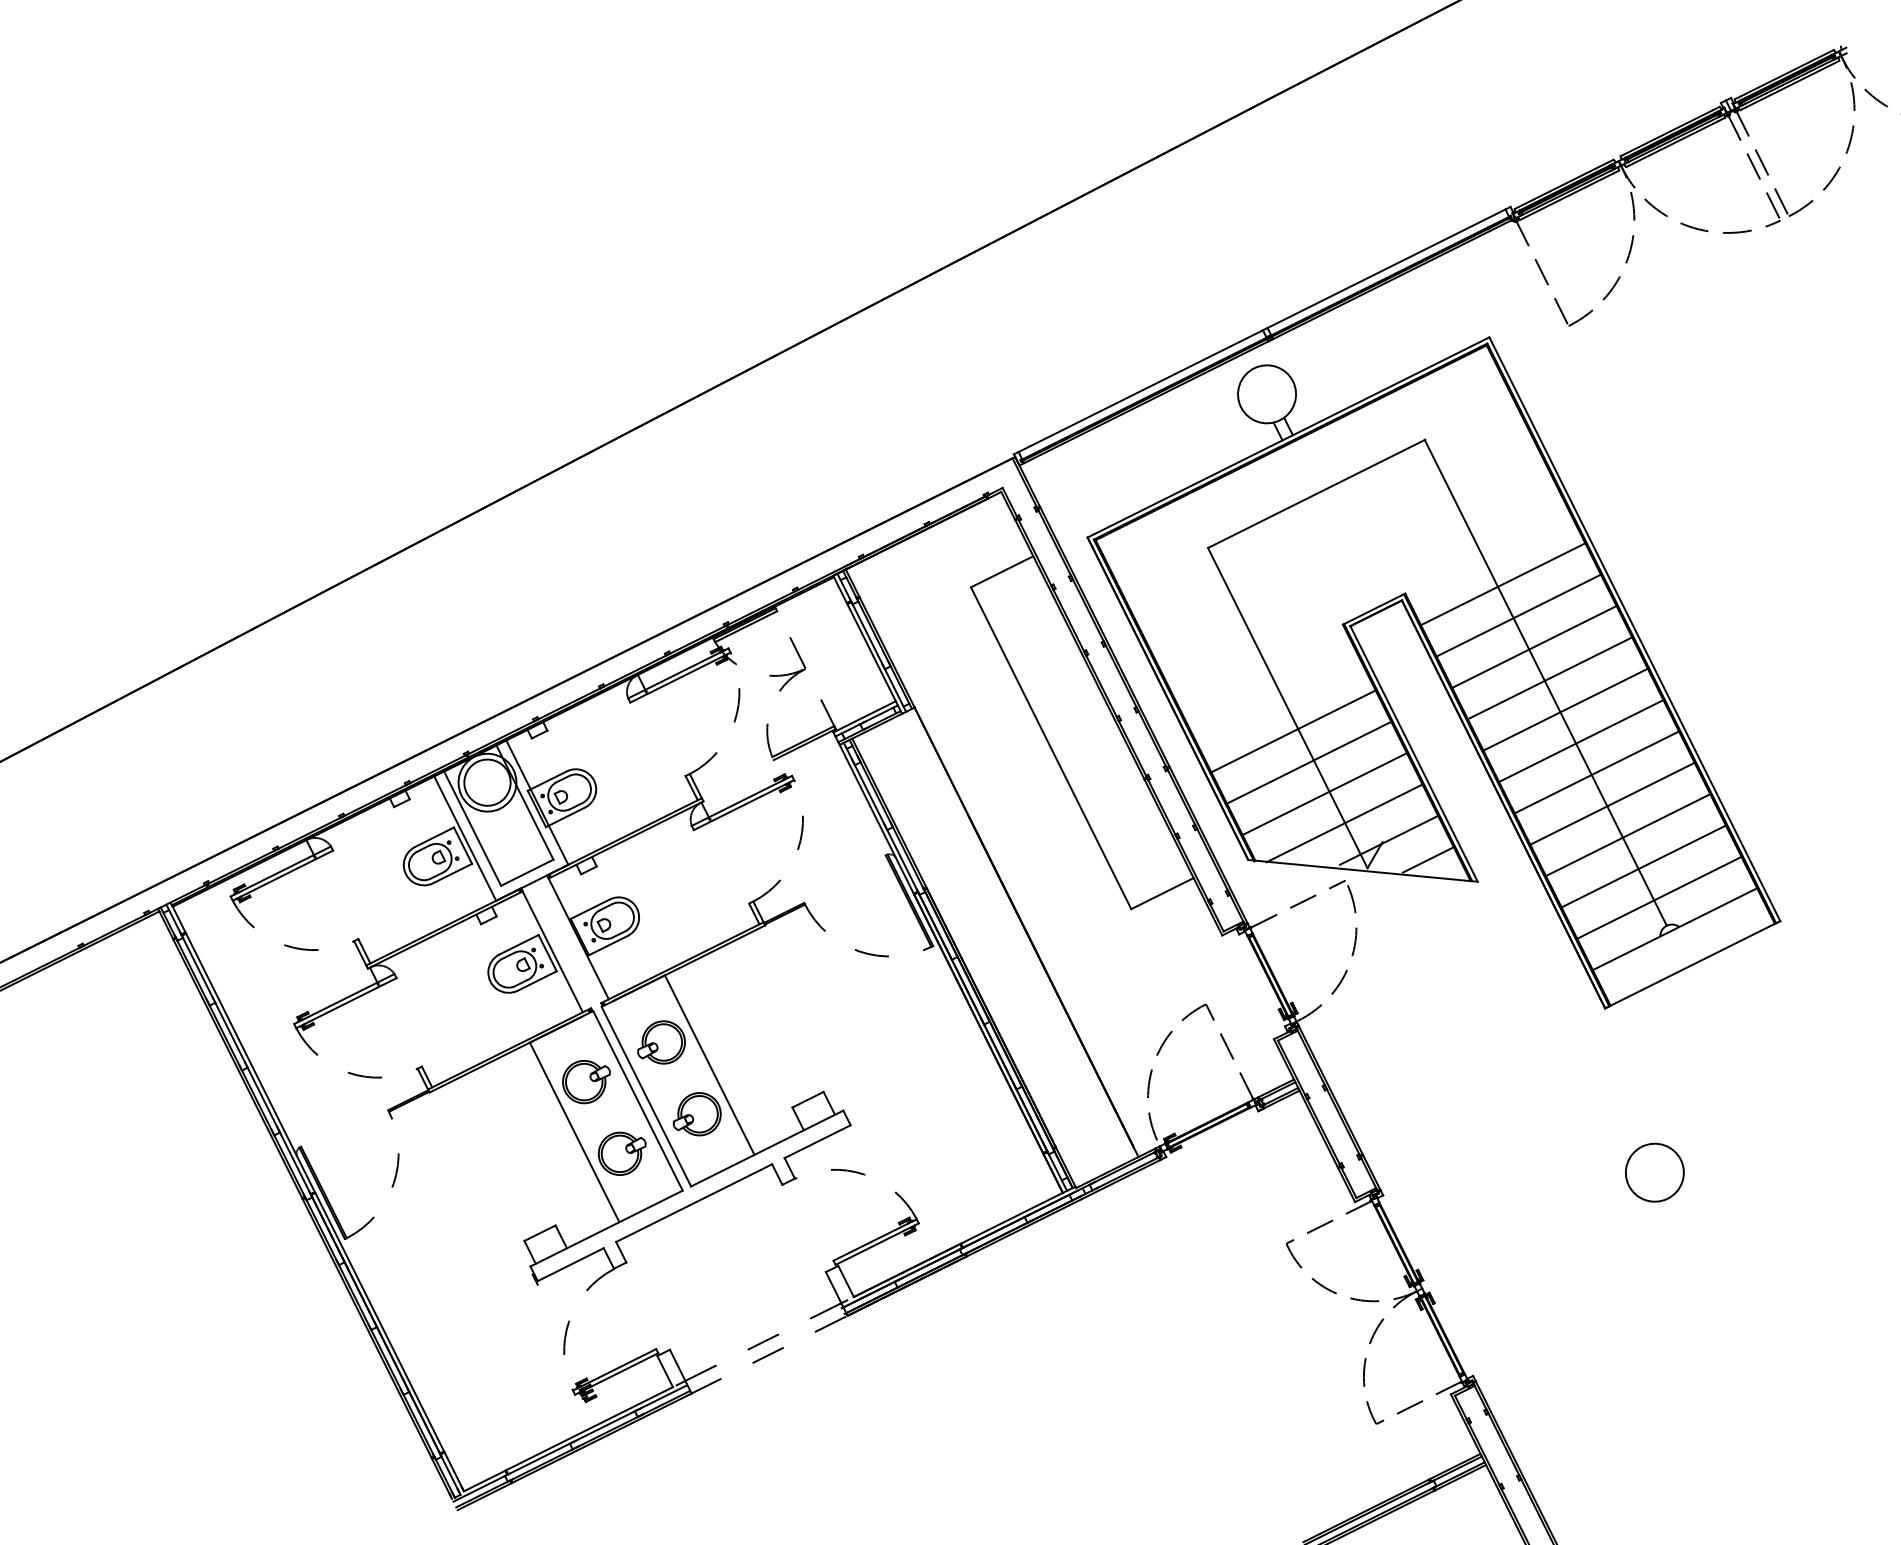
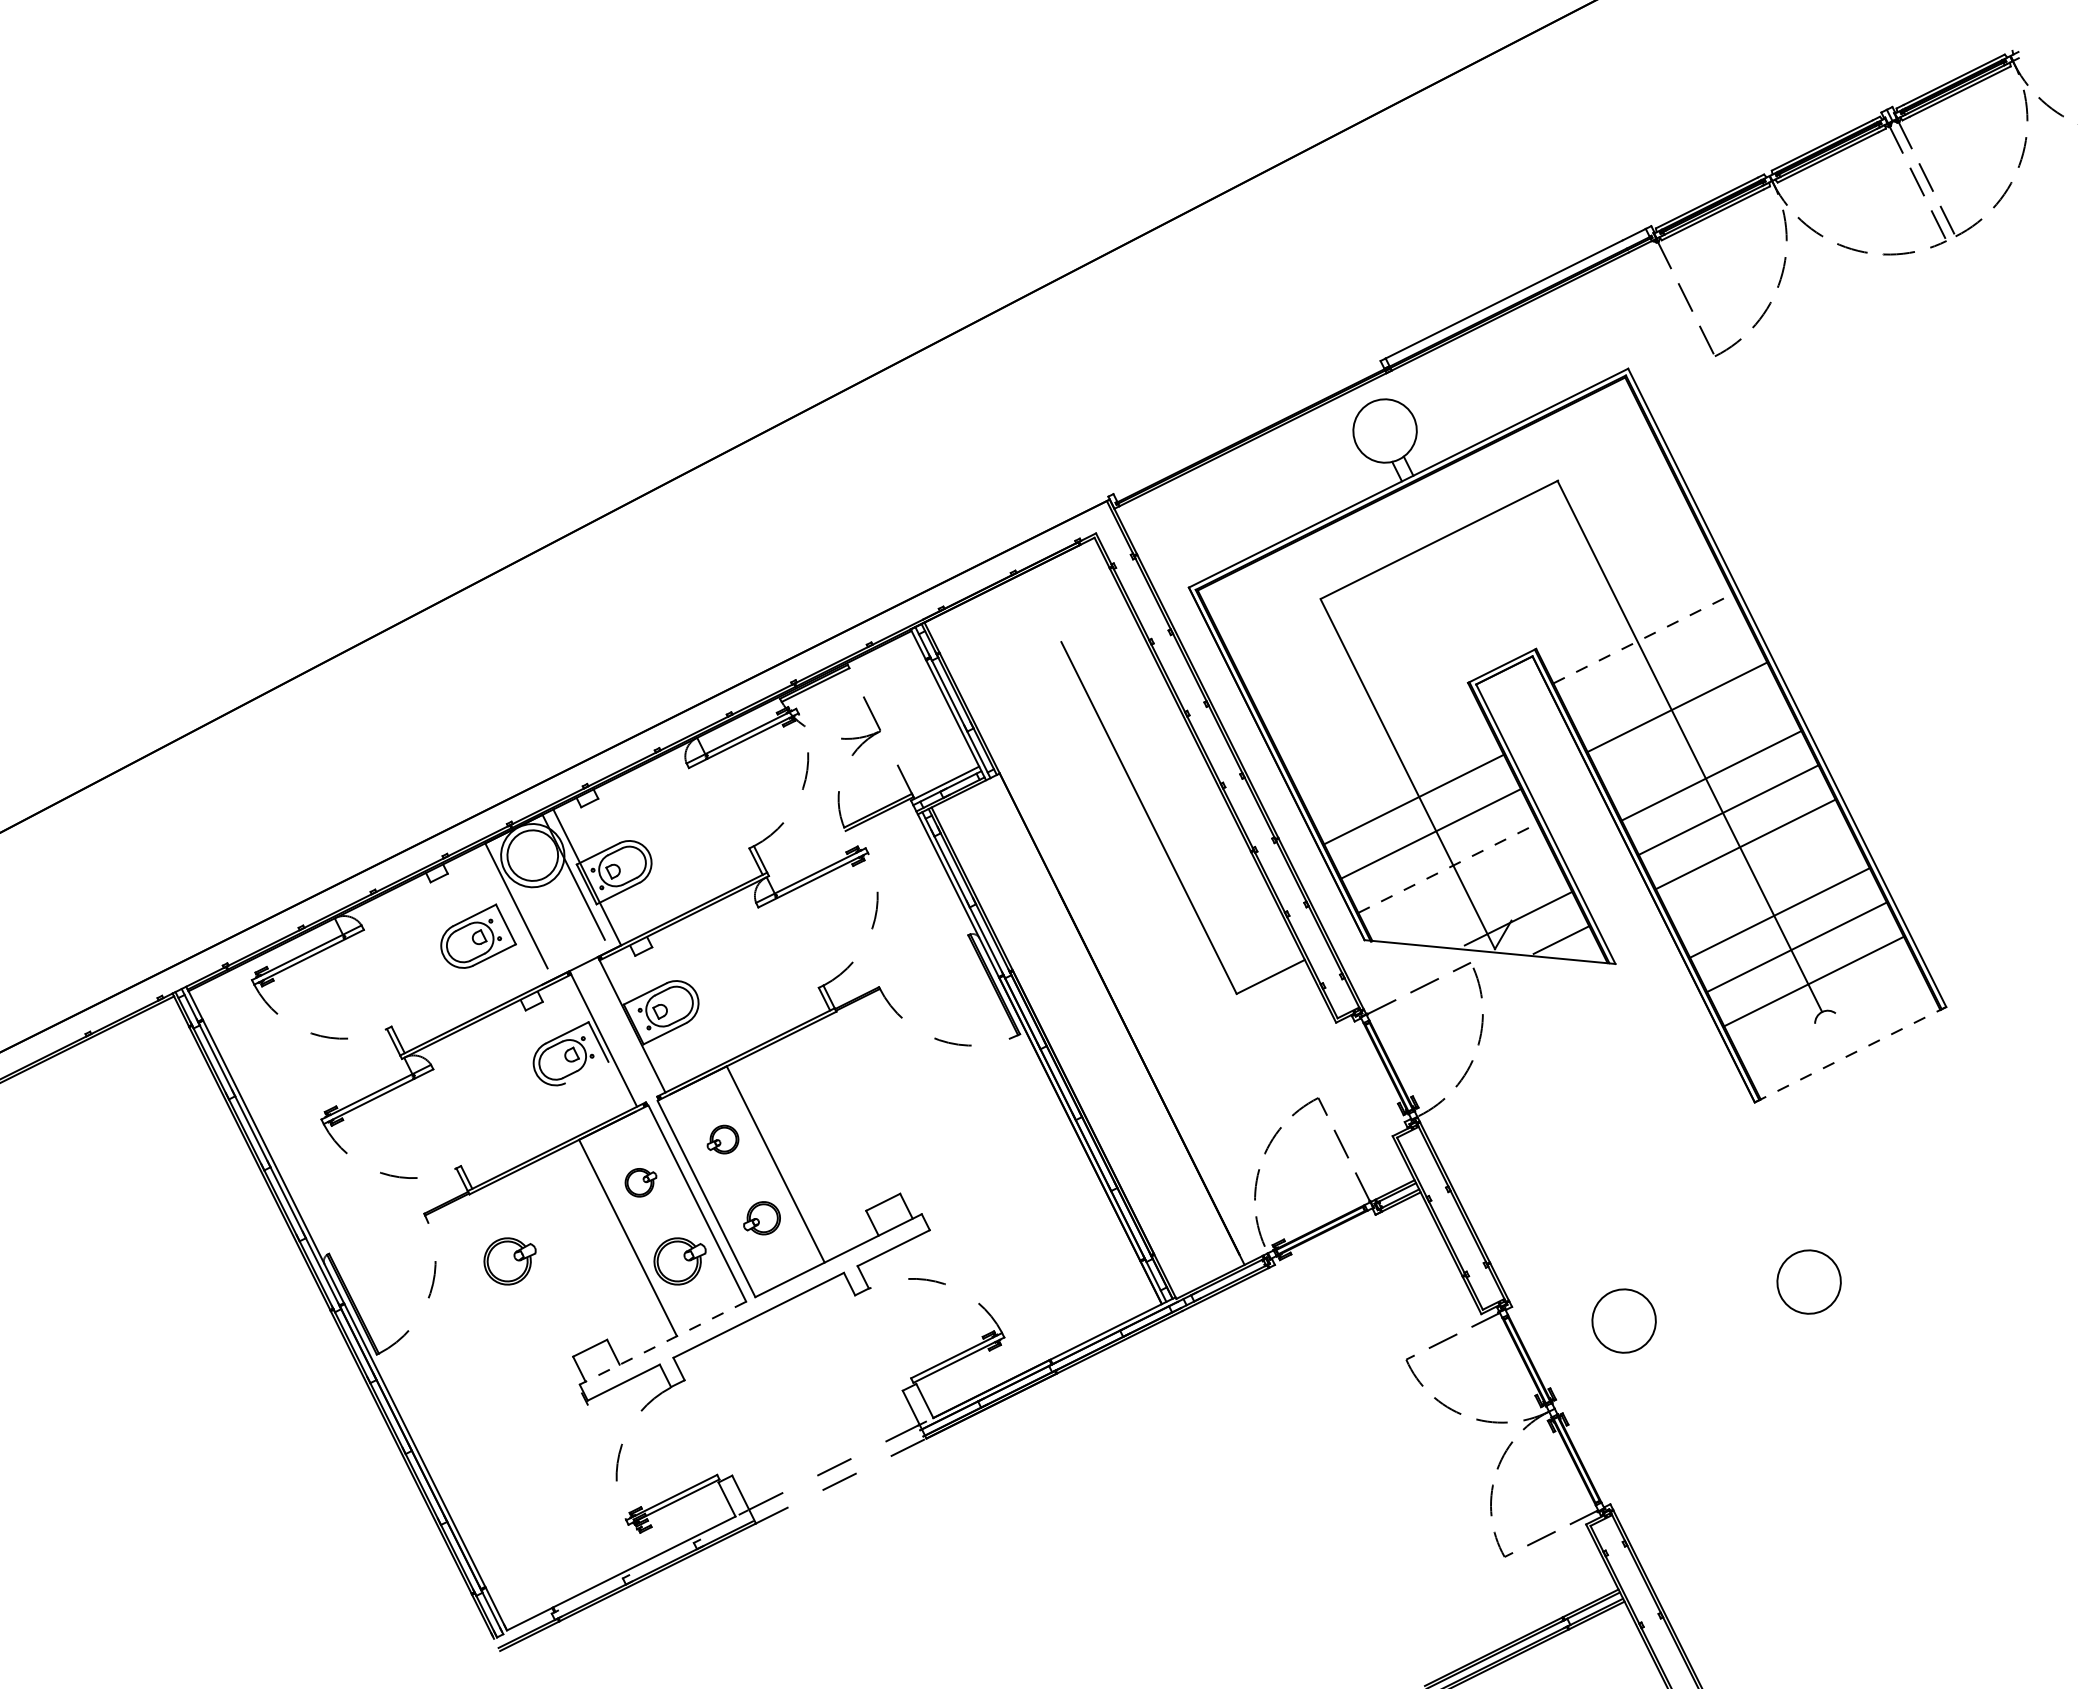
line: (1140, 391) -> (1246, 427), removed
line: (1002, 572) -> (1095, 625), removed
line: (1503, 584) -> (1643, 638), solid -> dashed
line: (1518, 615) -> (1660, 672), removed
line: (1550, 678) -> (1694, 741), removed
line: (1325, 793) -> (1448, 867), solid -> dashed
line: (1612, 803) -> (1762, 878), removed
line: (1344, 822) -> (1469, 899), removed
line: (465, 838) -> (508, 916), removed
line: (526, 872) -> (575, 953), removed
line: (1674, 928) -> (1830, 1015), removed
line: (1692, 964) -> (1850, 1054), solid -> dashed
line: (536, 981) -> (586, 1072), removed
part: (661, 1042) -> (722, 1139), size x0.6
part: (586, 1081) -> (640, 1182), size x0.6
part: (696, 1114) -> (761, 1218), size x0.7
part: (466, 1153) -> (509, 1261), added
part: (1485, 1207) -> (1623, 1320), added
line: (606, 1228) -> (662, 1343), solid -> dashed
line: (569, 1443) -> (622, 1578), removed

